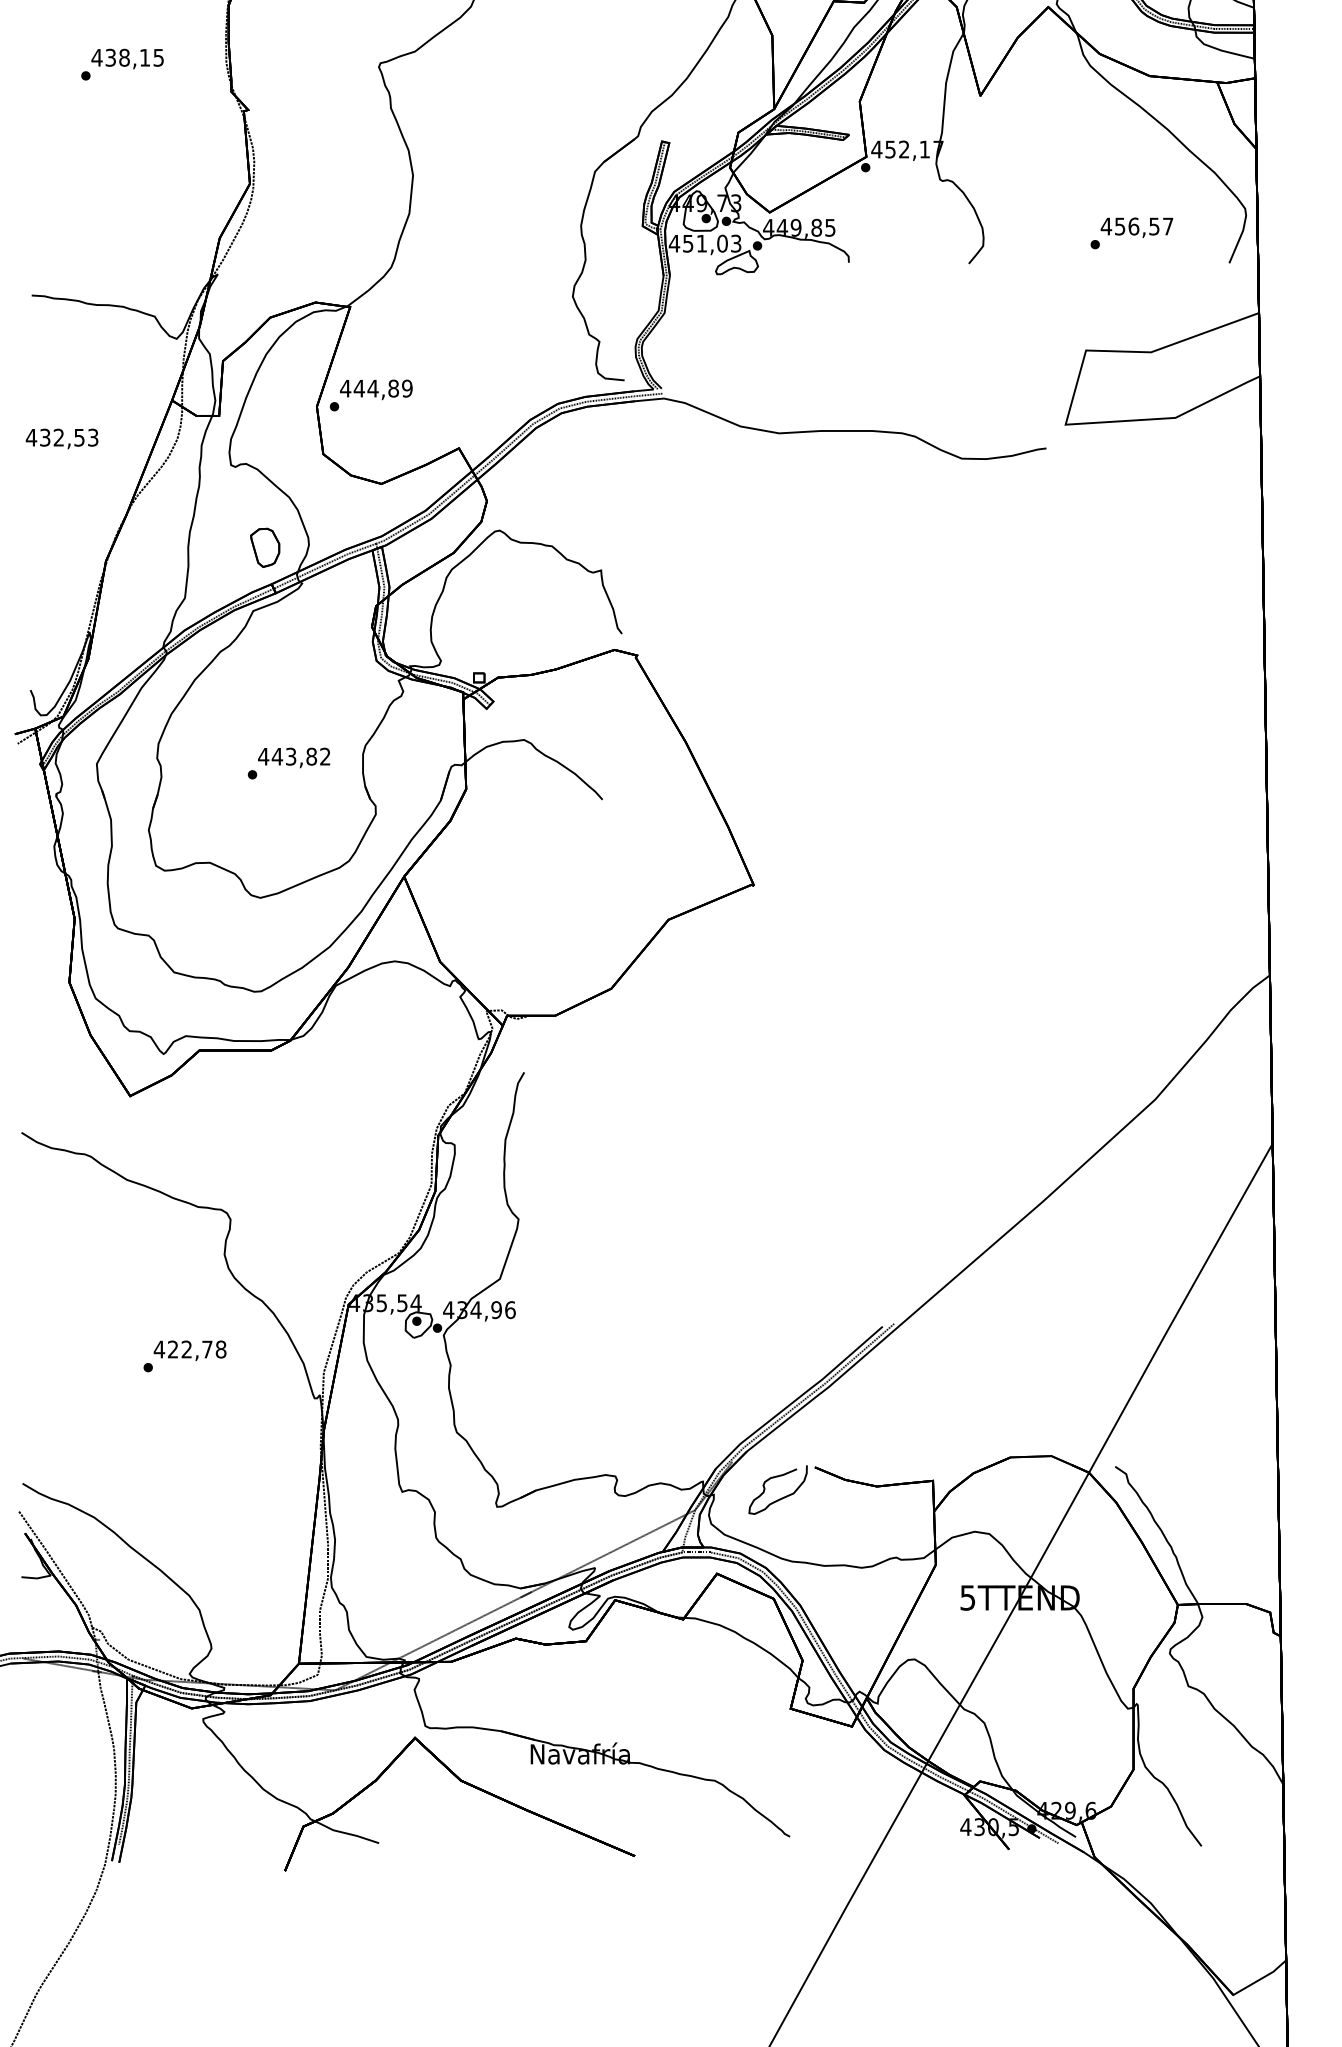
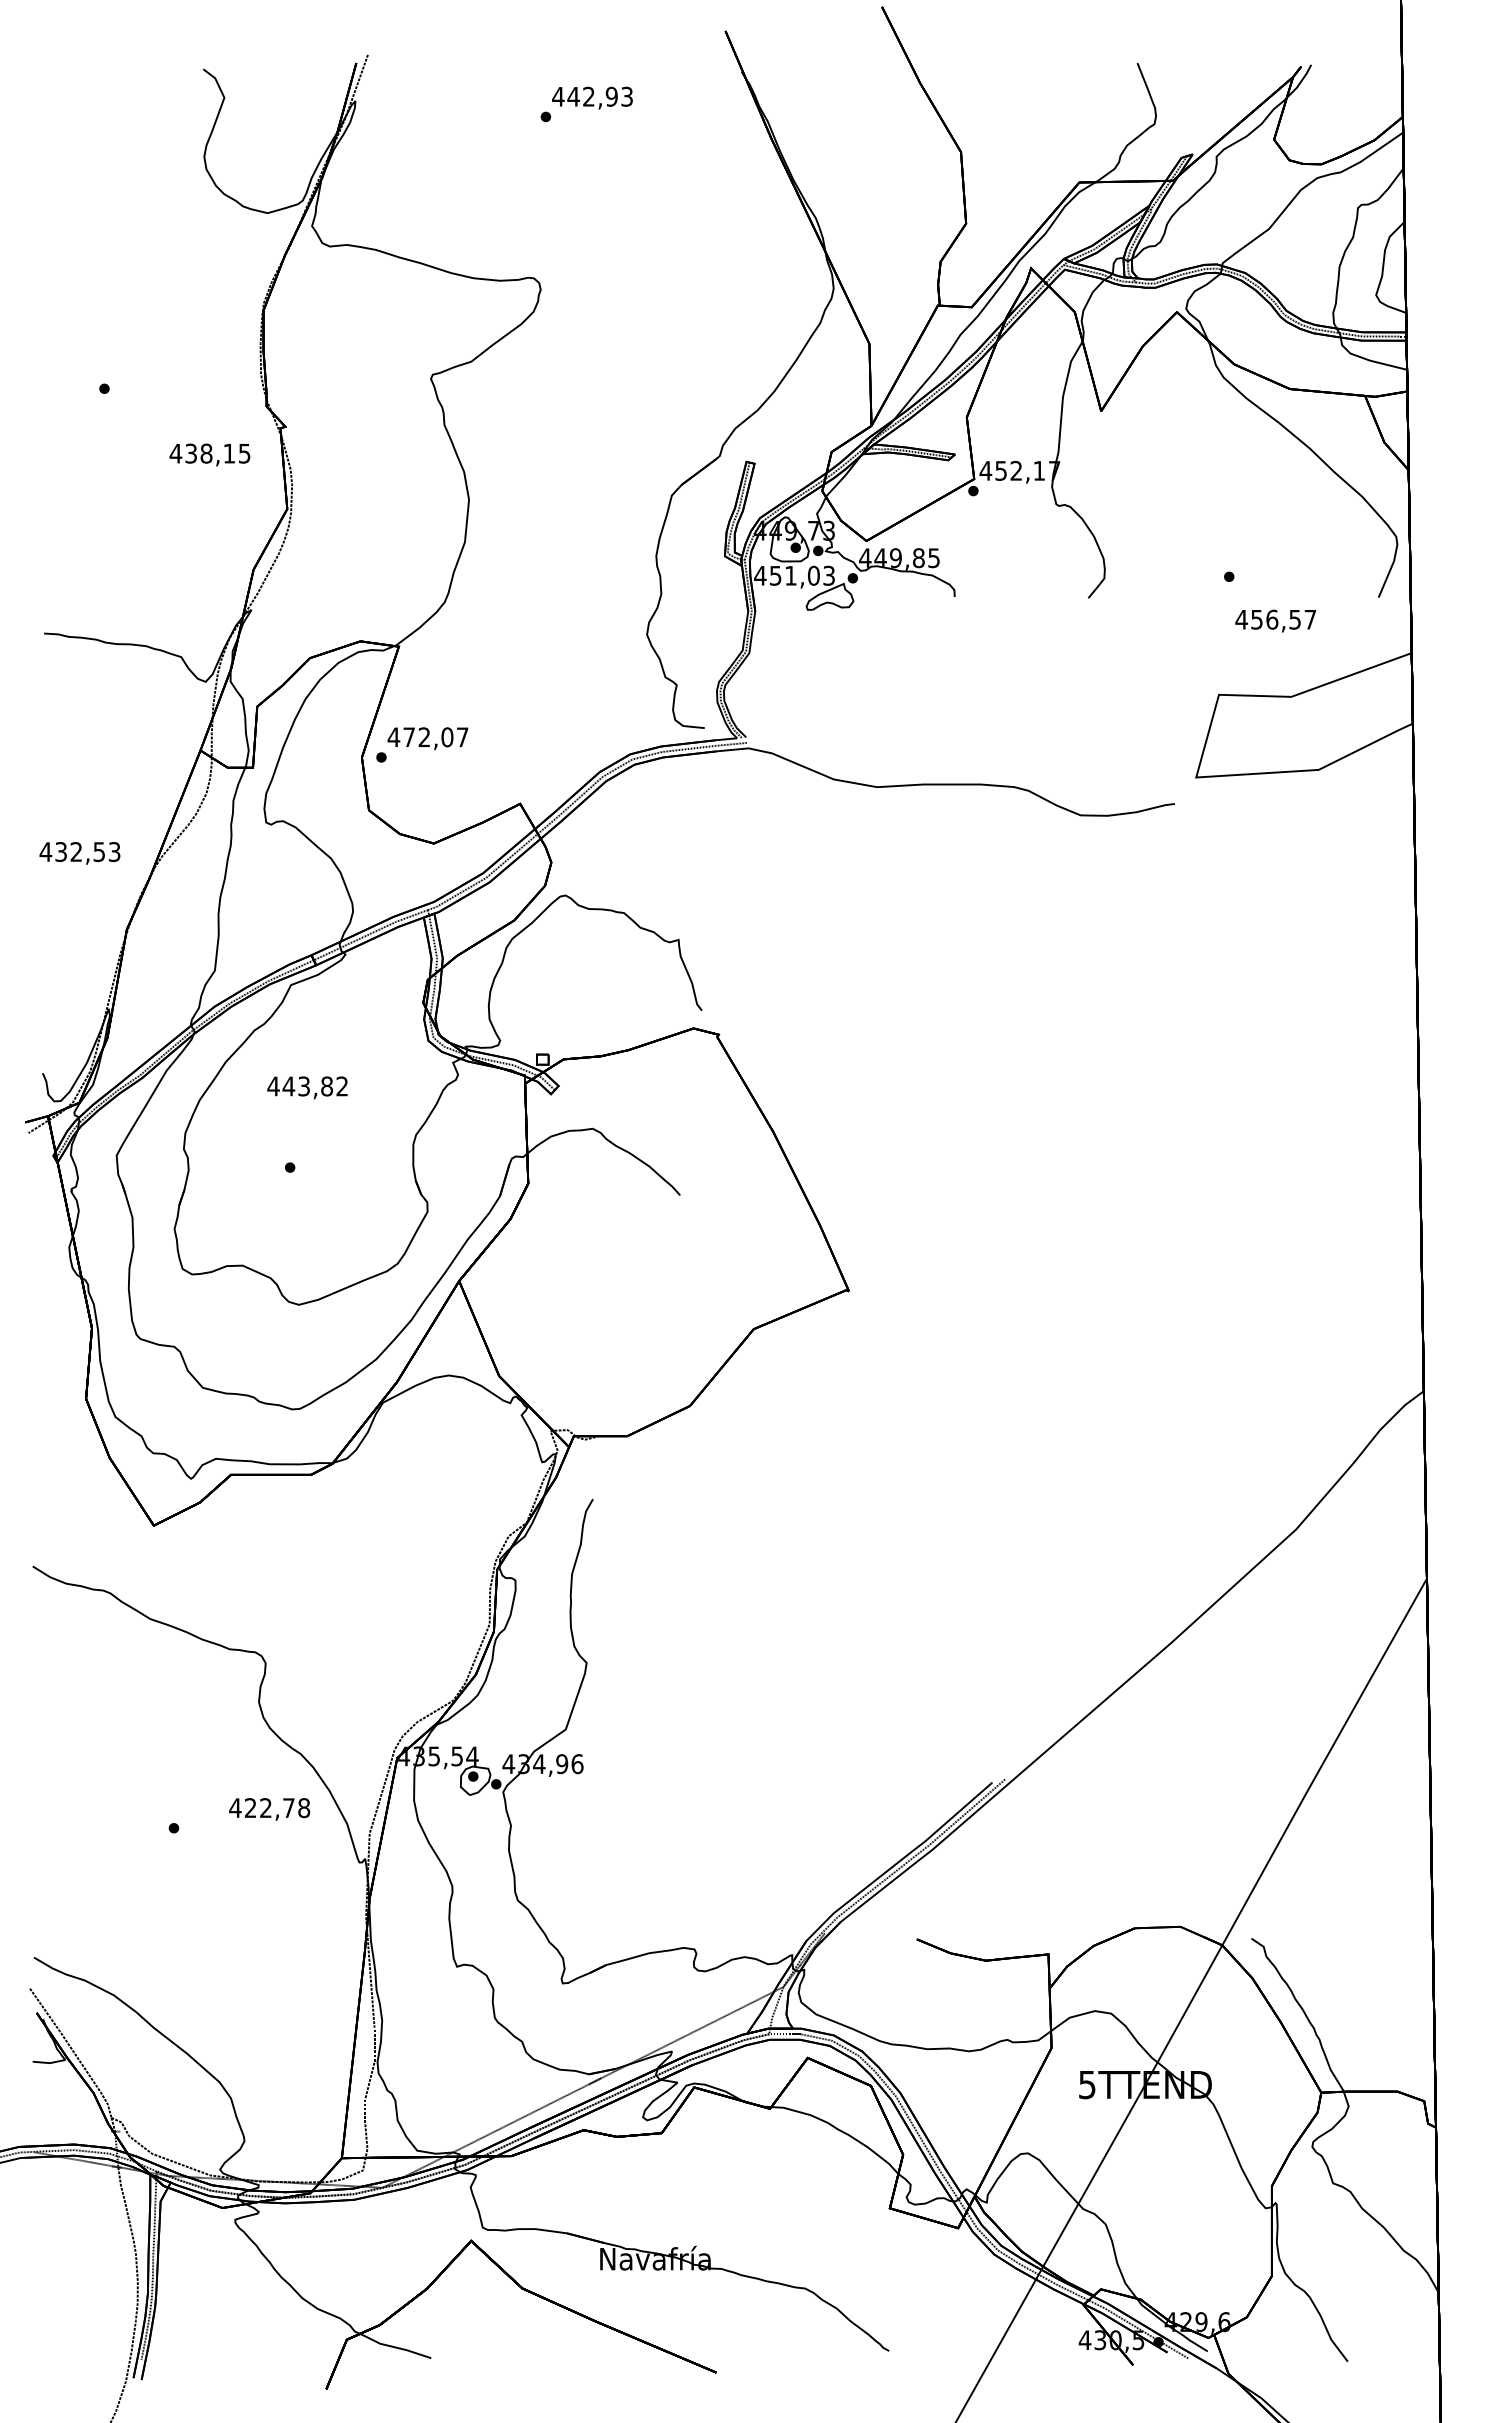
text: (127, 58) -> (209, 454), moved
text: (1136, 227) -> (1275, 620), moved
text: (382, 388) -> (435, 737), 444,89 -> 472,07
text: (61, 439) -> (79, 853), moved
part: (264, 547) -> (303, 914), removed
text: (294, 757) -> (307, 1087), moved
text: (190, 1350) -> (269, 1809), moved
curve: (780, 1497) -> (878, 1973), removed

